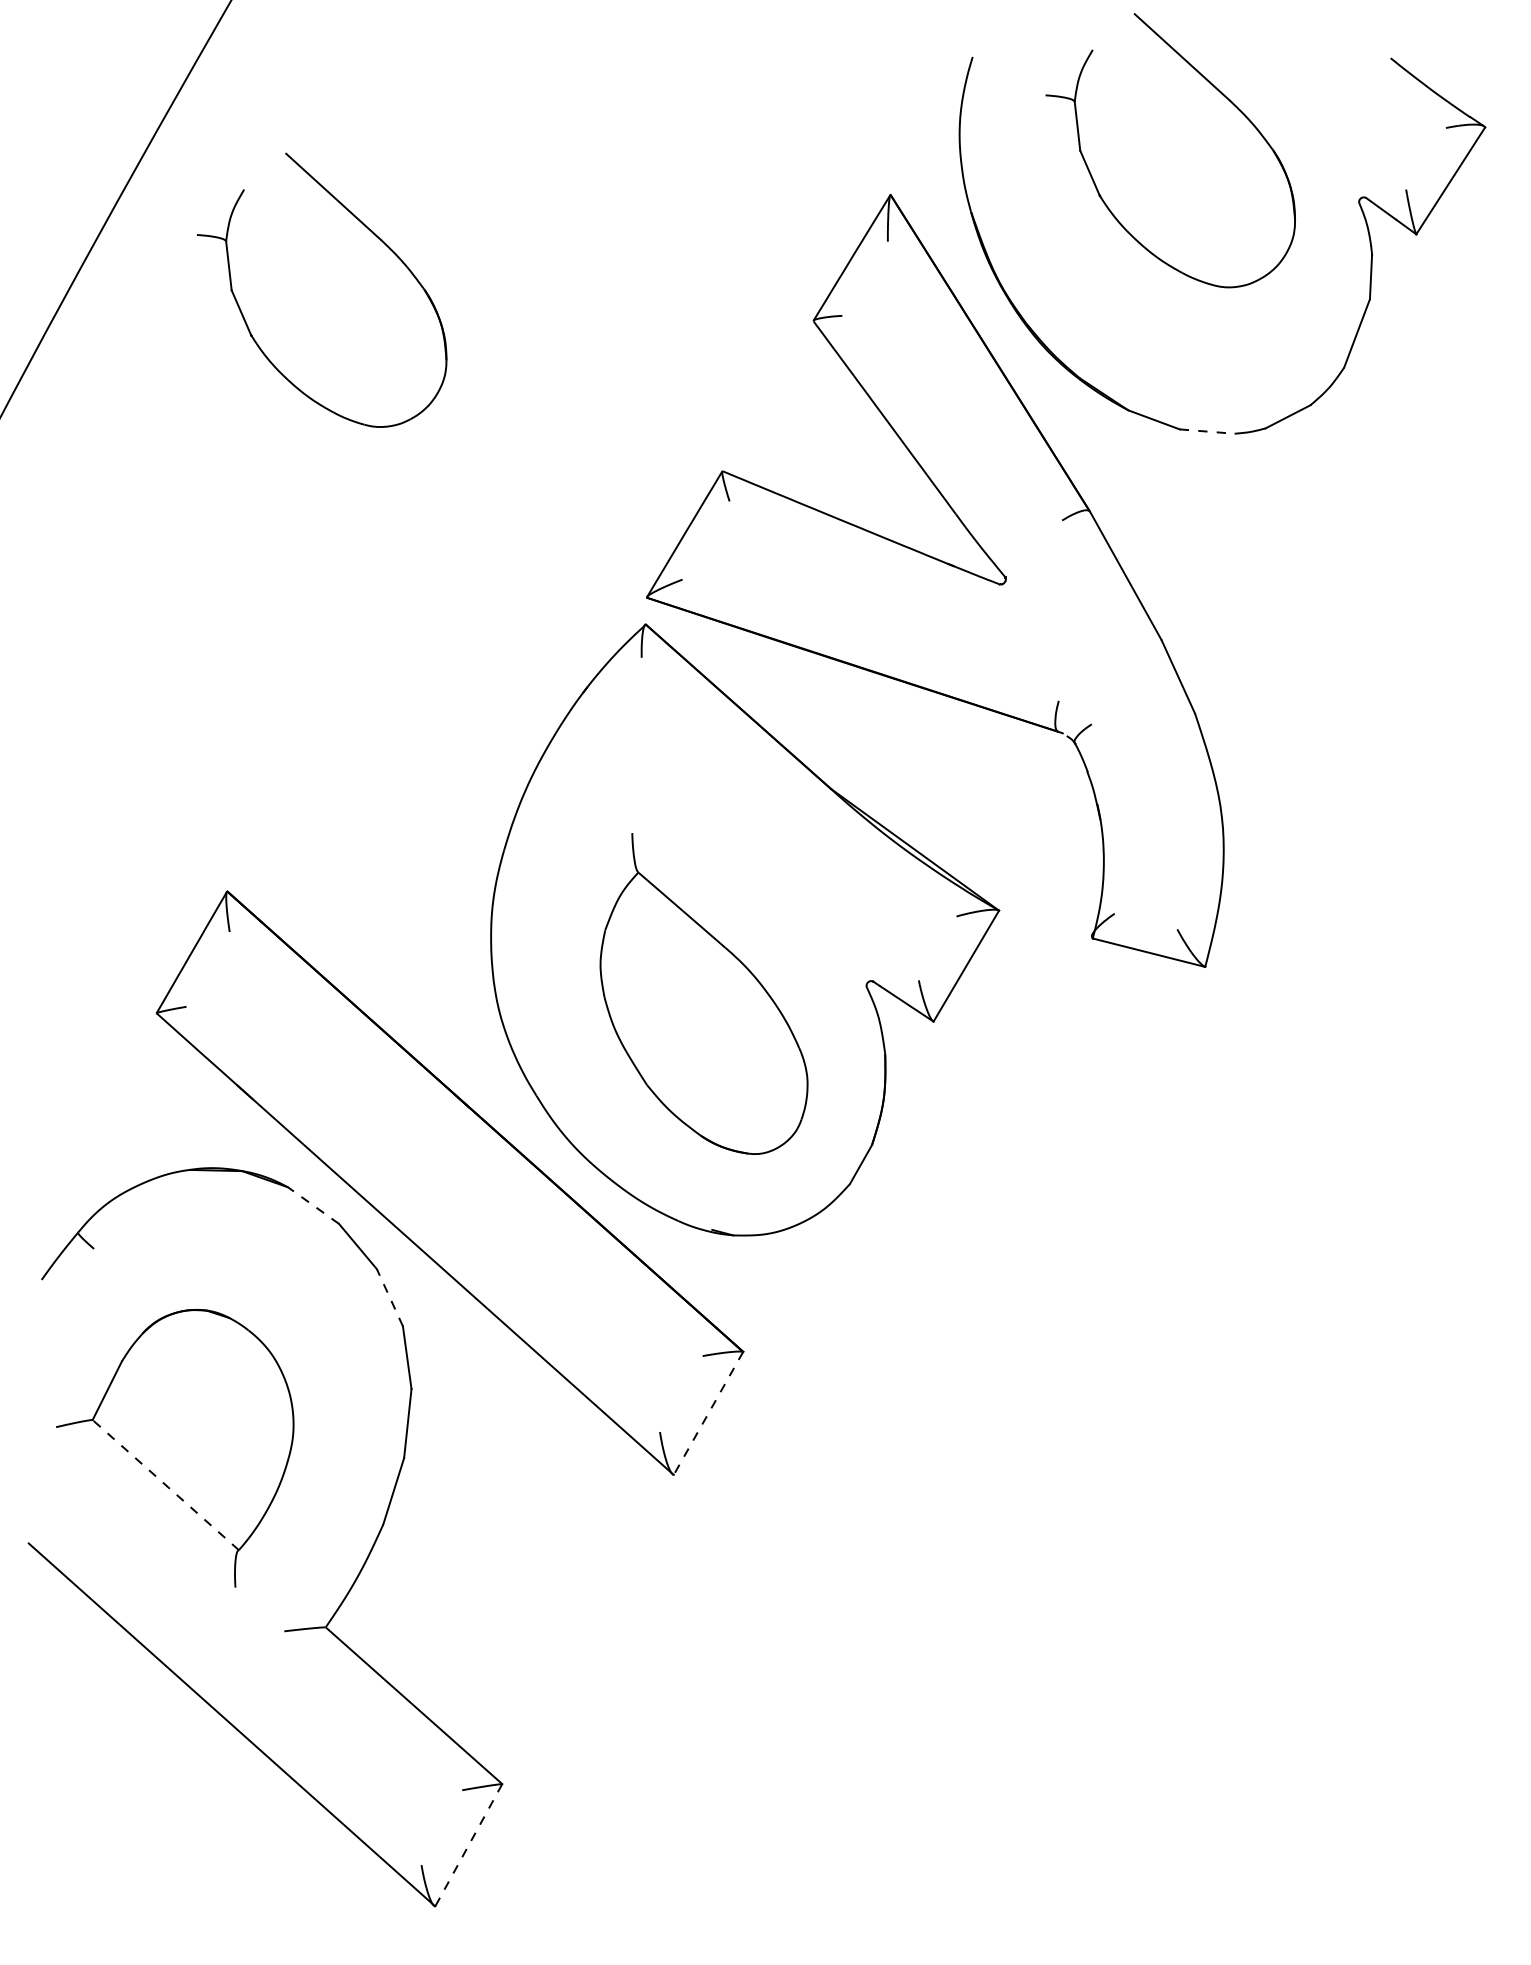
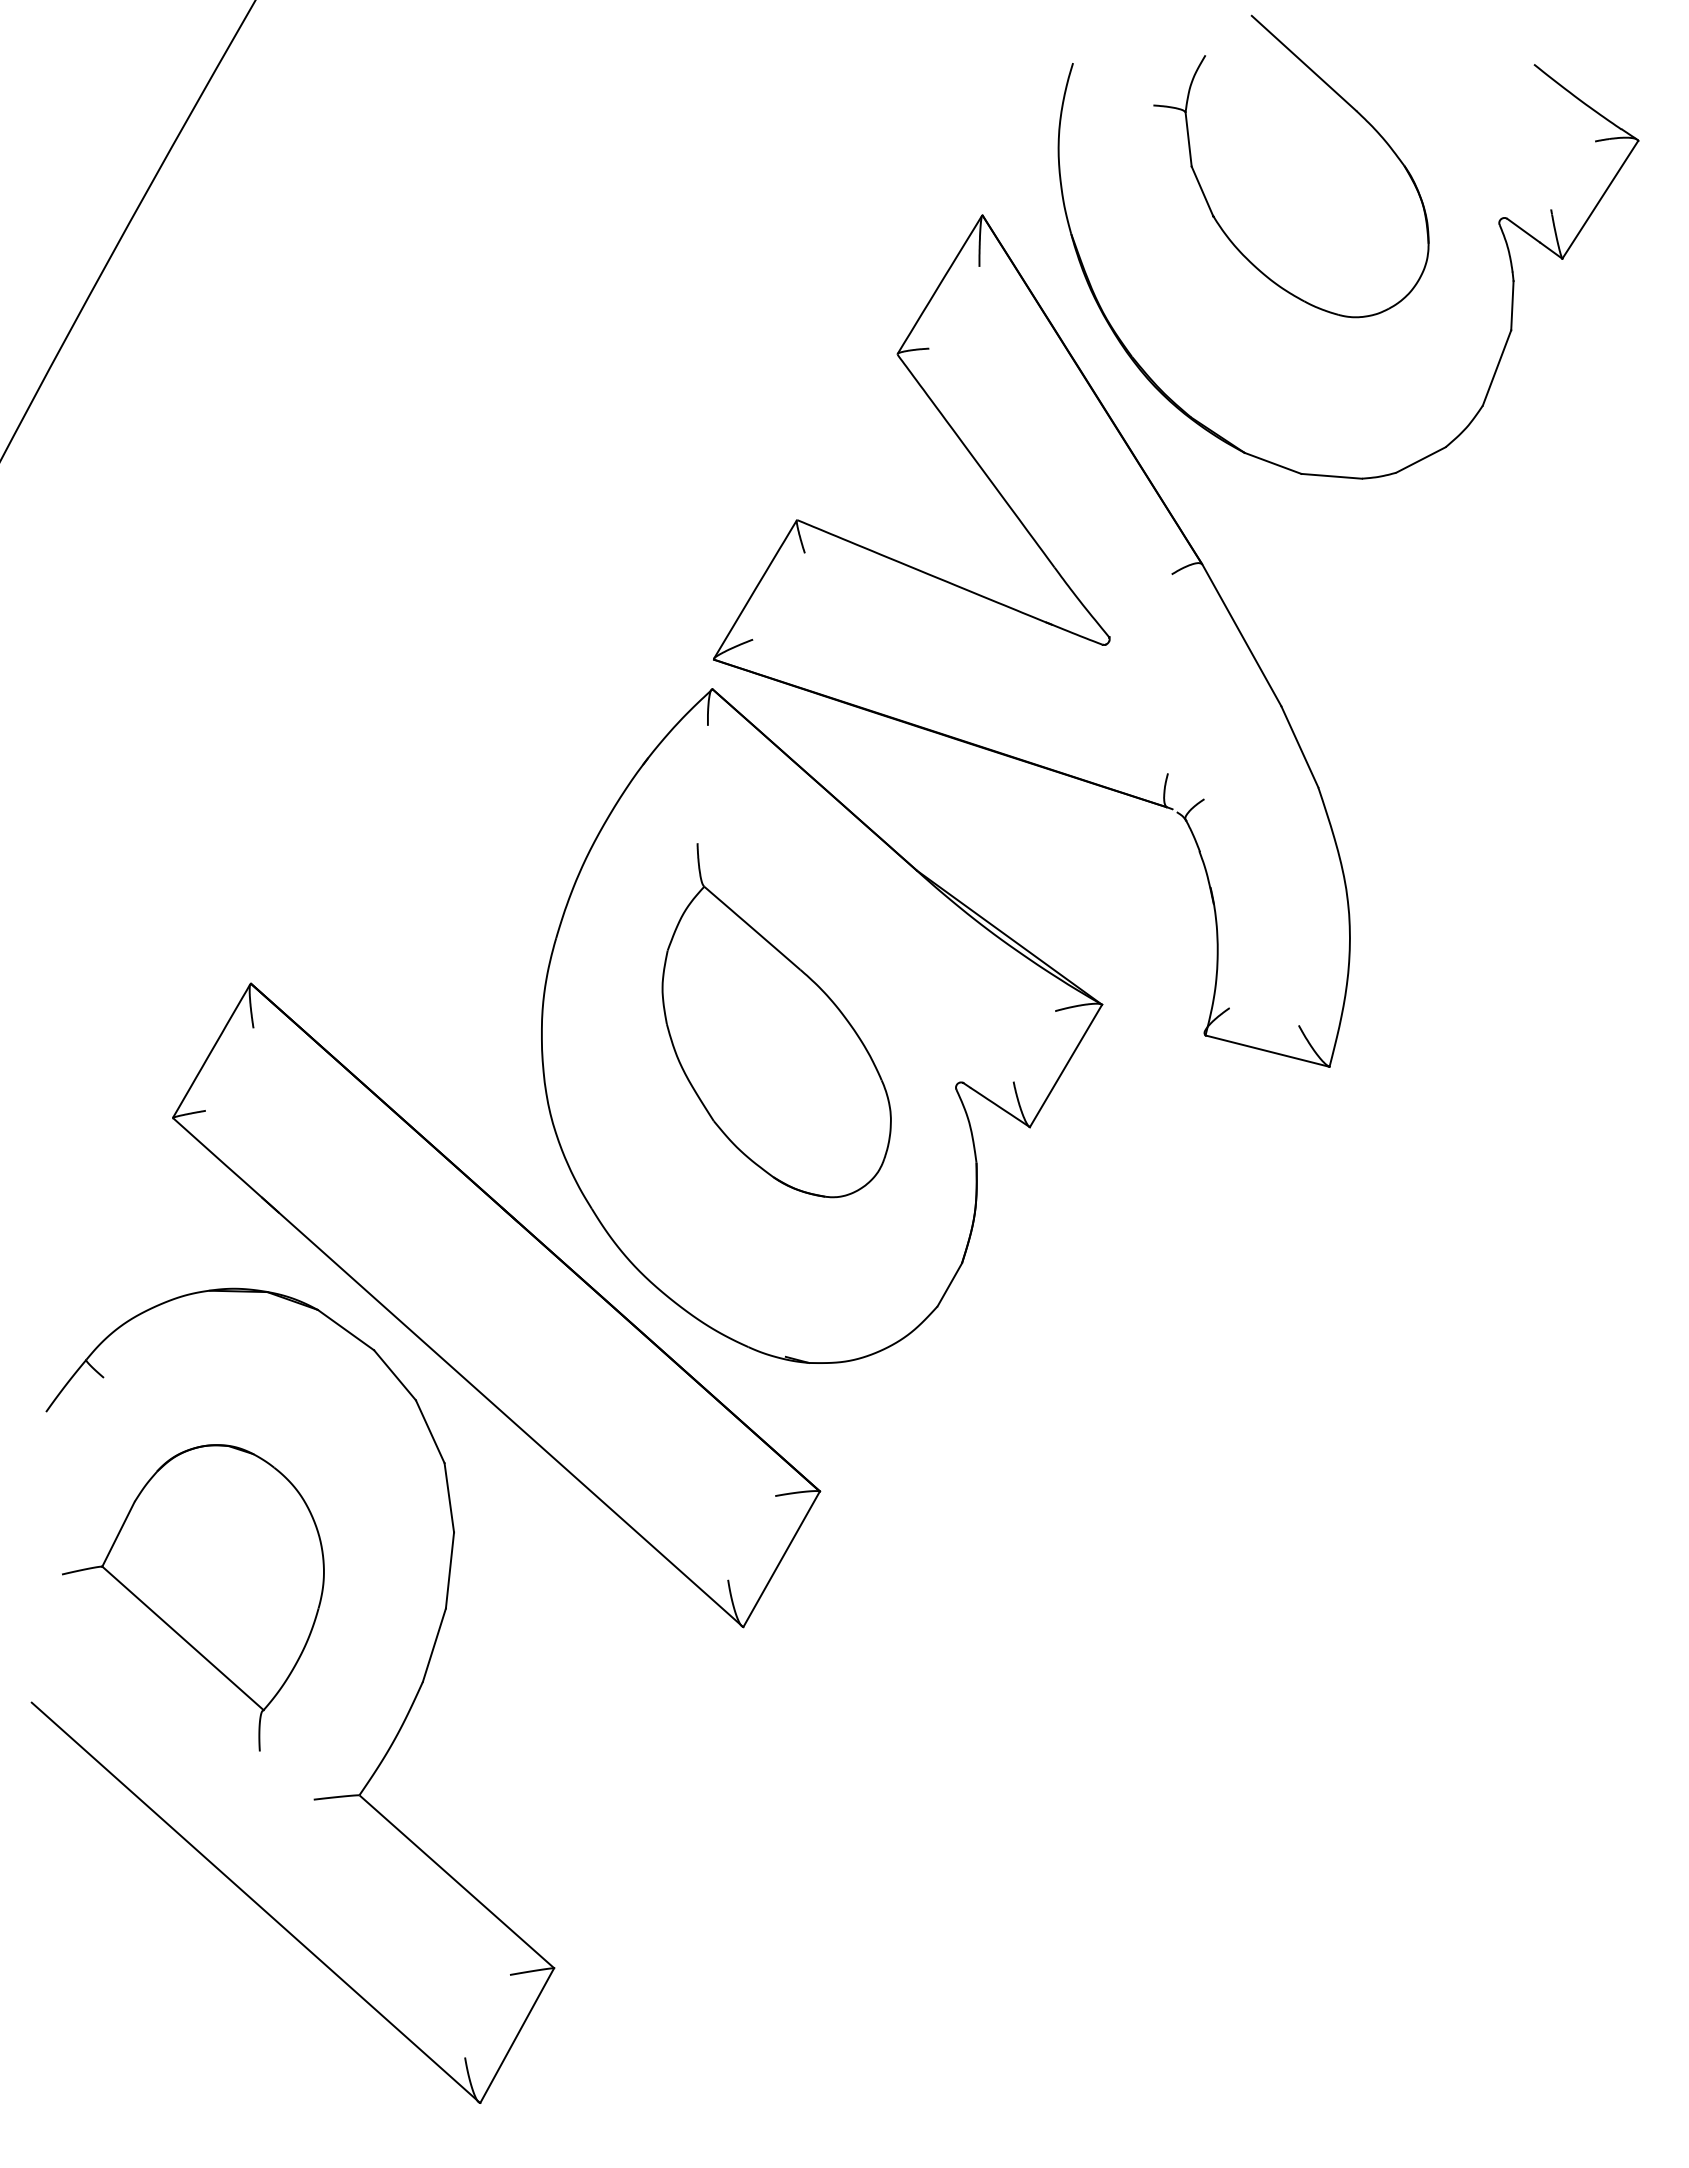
part: (373, 235) -> (412, 259), removed
line: (1207, 431) -> (1332, 476), dashed -> solid
part: (703, 993) -> (776, 1020), moved
line: (314, 1205) -> (346, 1330), dashed -> solid
line: (390, 1297) -> (430, 1431), dashed -> solid
line: (708, 1413) -> (781, 1559), dashed -> solid
line: (165, 1485) -> (182, 1638), dashed -> solid
line: (469, 1845) -> (517, 2035), dashed -> solid

